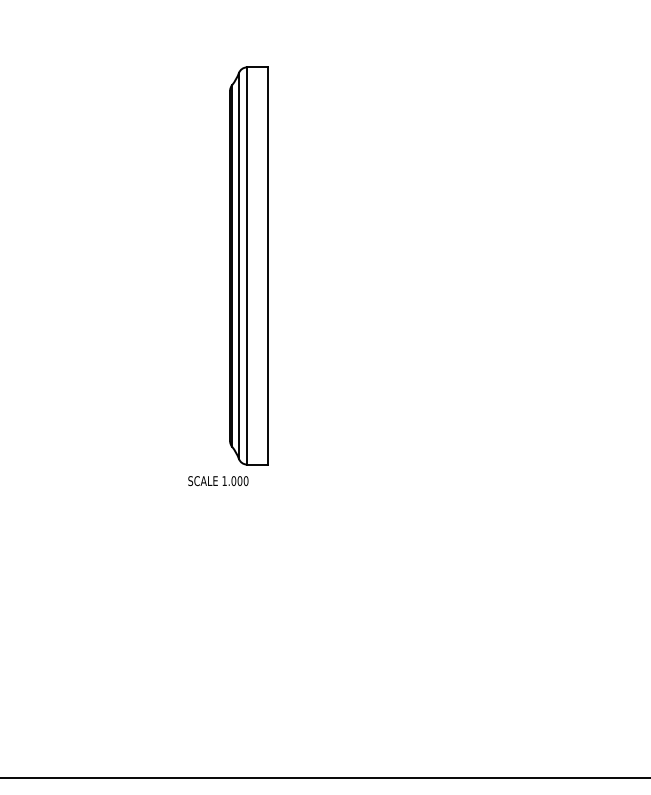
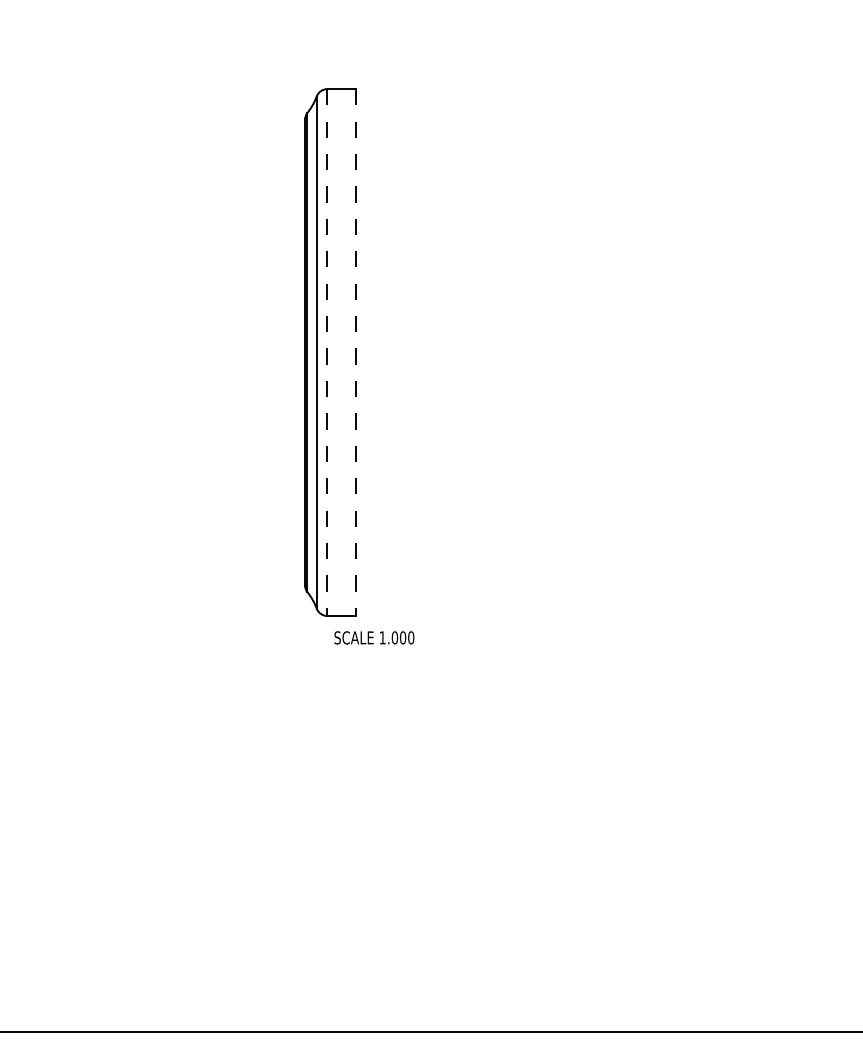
line: (247, 266) -> (327, 353), solid -> dashed
line: (268, 266) -> (355, 353), solid -> dashed
text: (218, 480) -> (374, 637), moved

